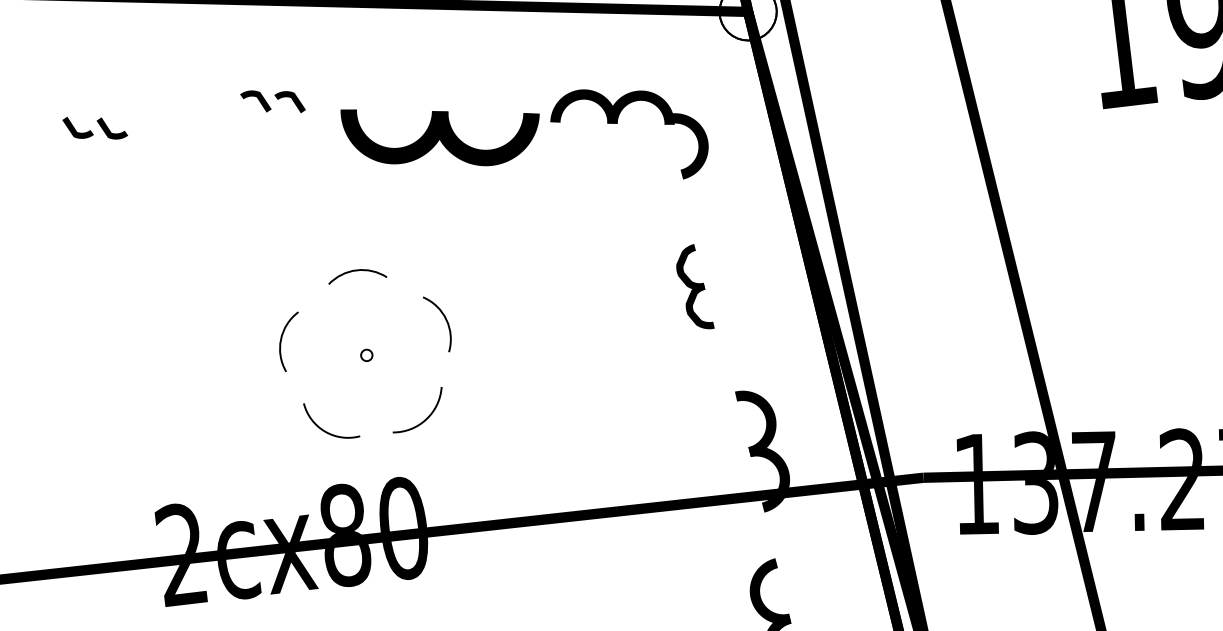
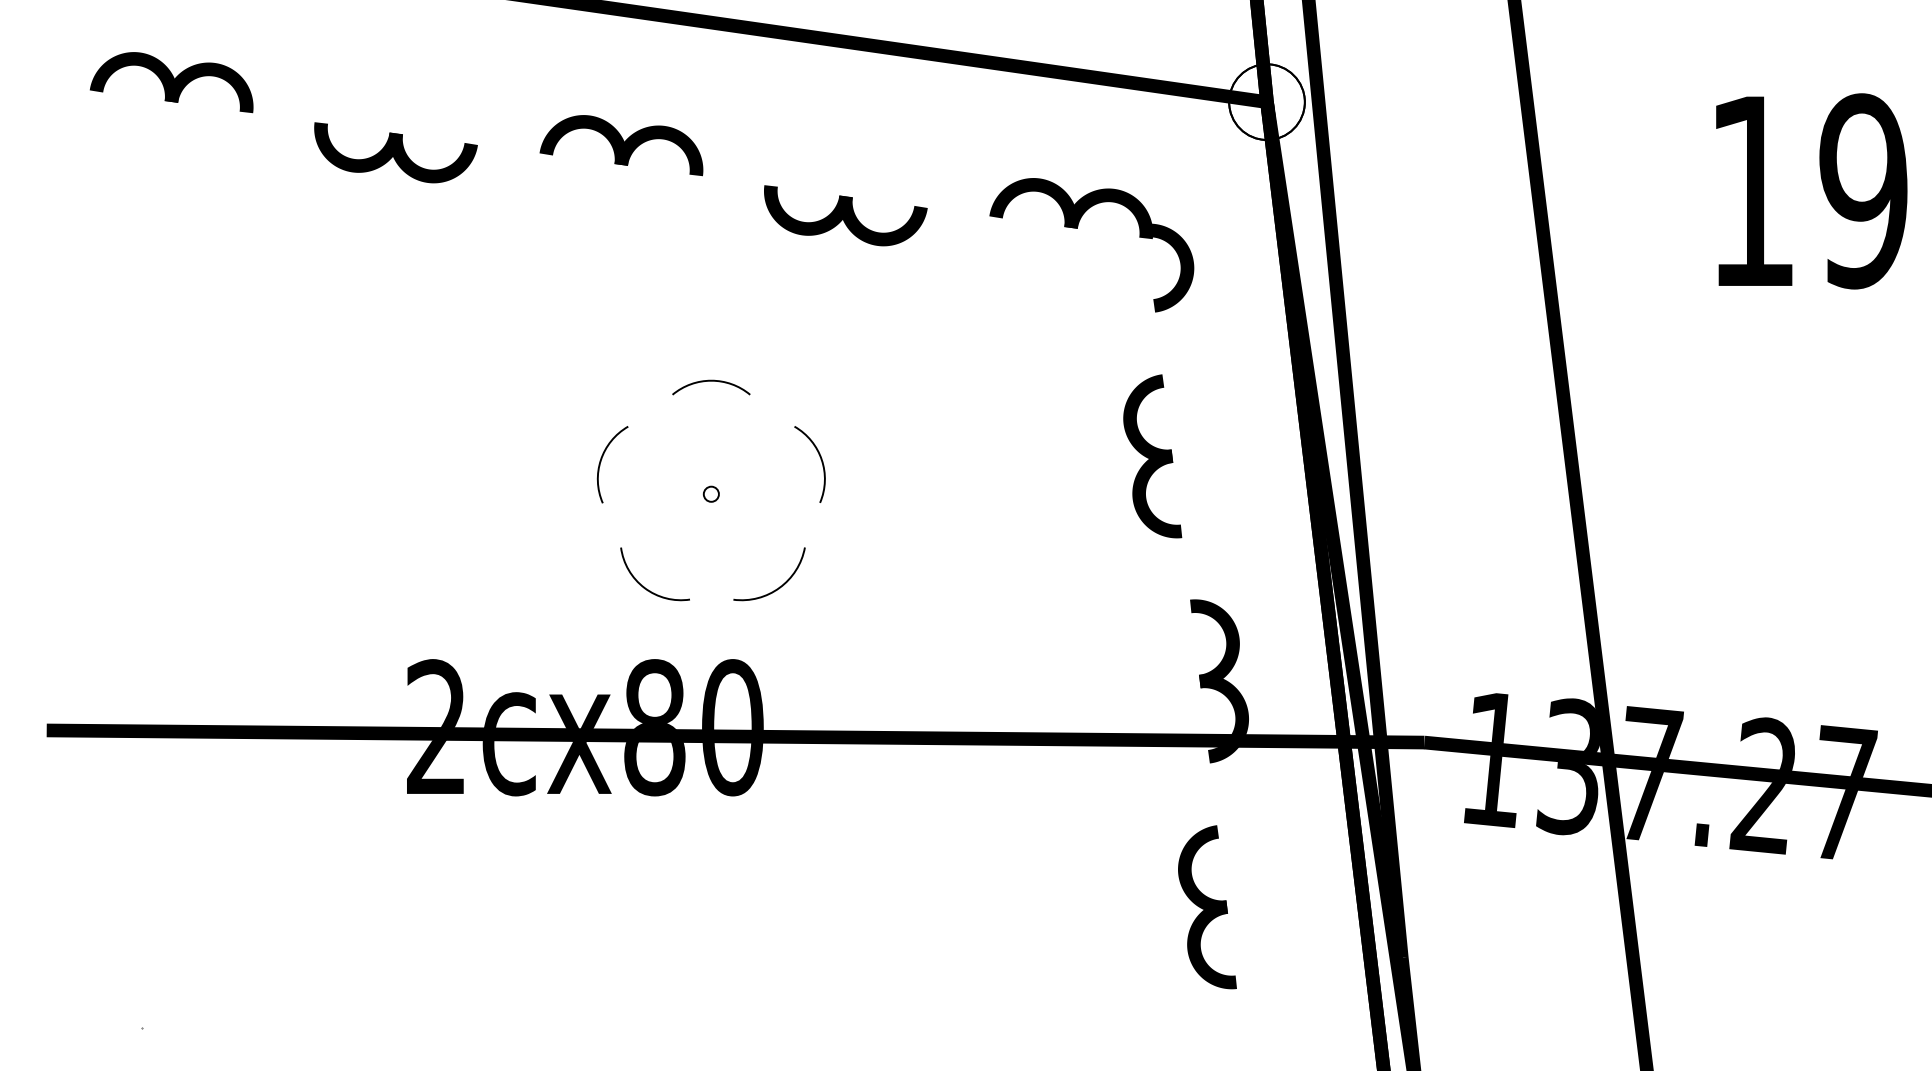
part: (268, 102) -> (621, 145), size x1.67
part: (99, 127) -> (395, 152), size x1.67
part: (442, 134) -> (845, 215), size x0.62
part: (694, 287) -> (1152, 456), size x1.43

